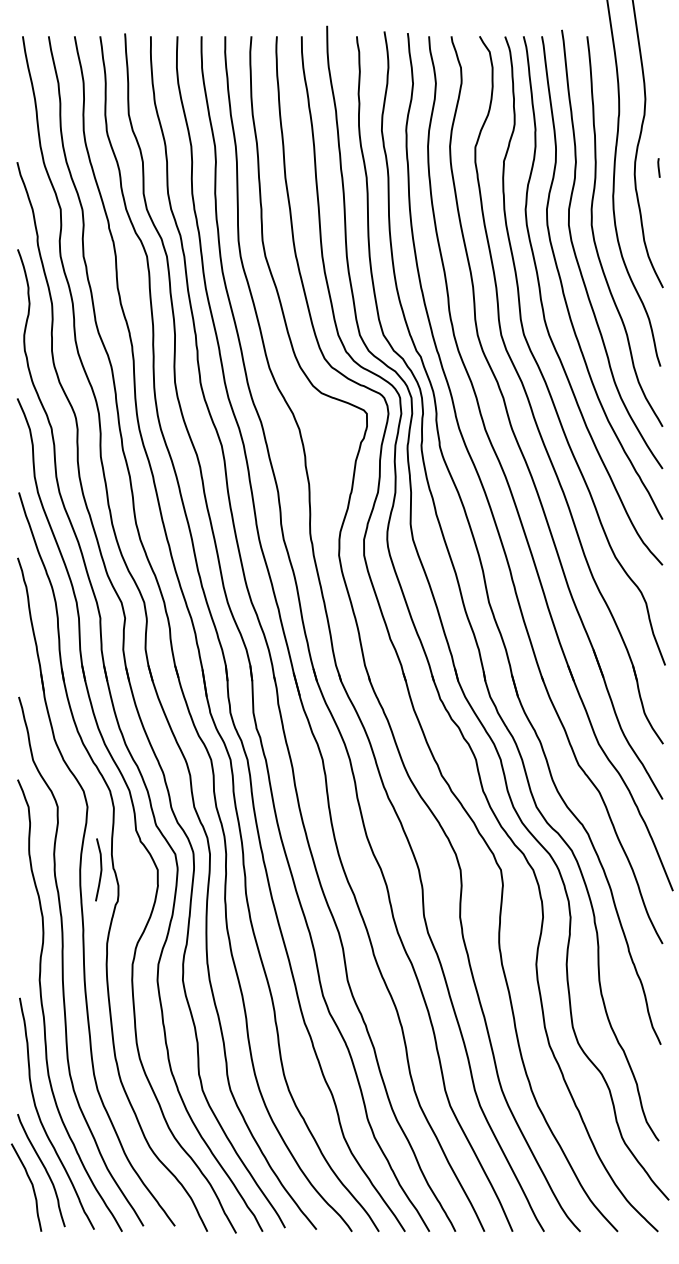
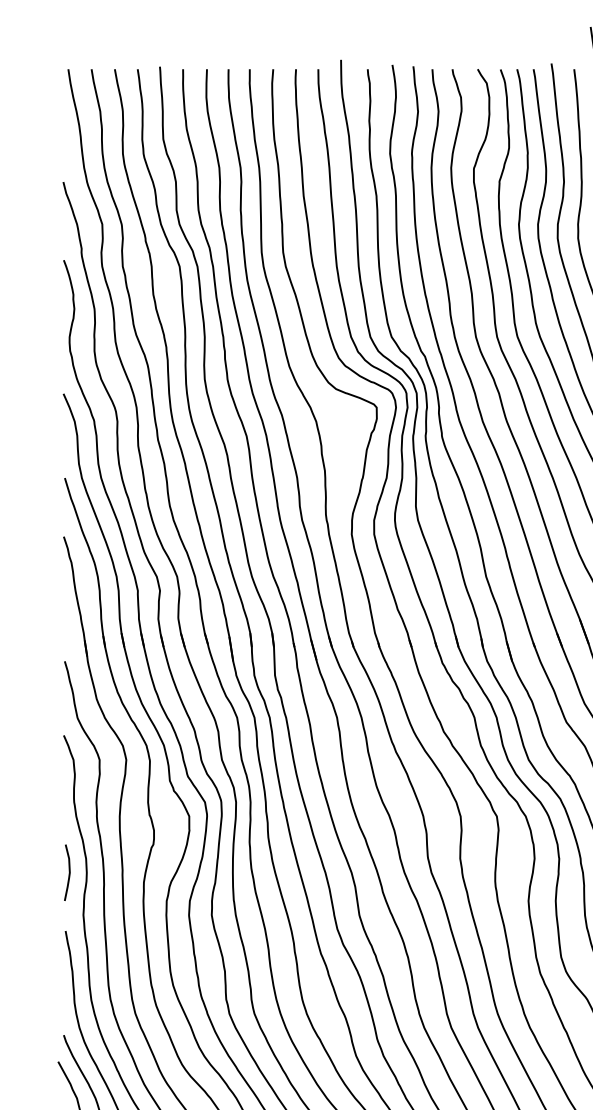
curve: (100, 869) -> (68, 872), moved

